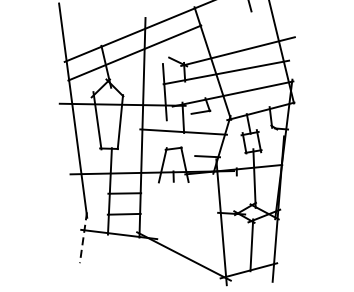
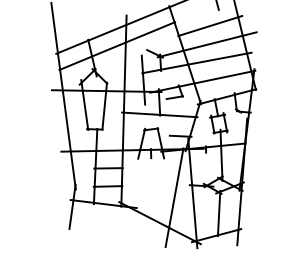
line: (241, 29) -> (210, 25), added
line: (200, 226) -> (174, 197), added
line: (83, 238) -> (72, 207), dashed -> solid

